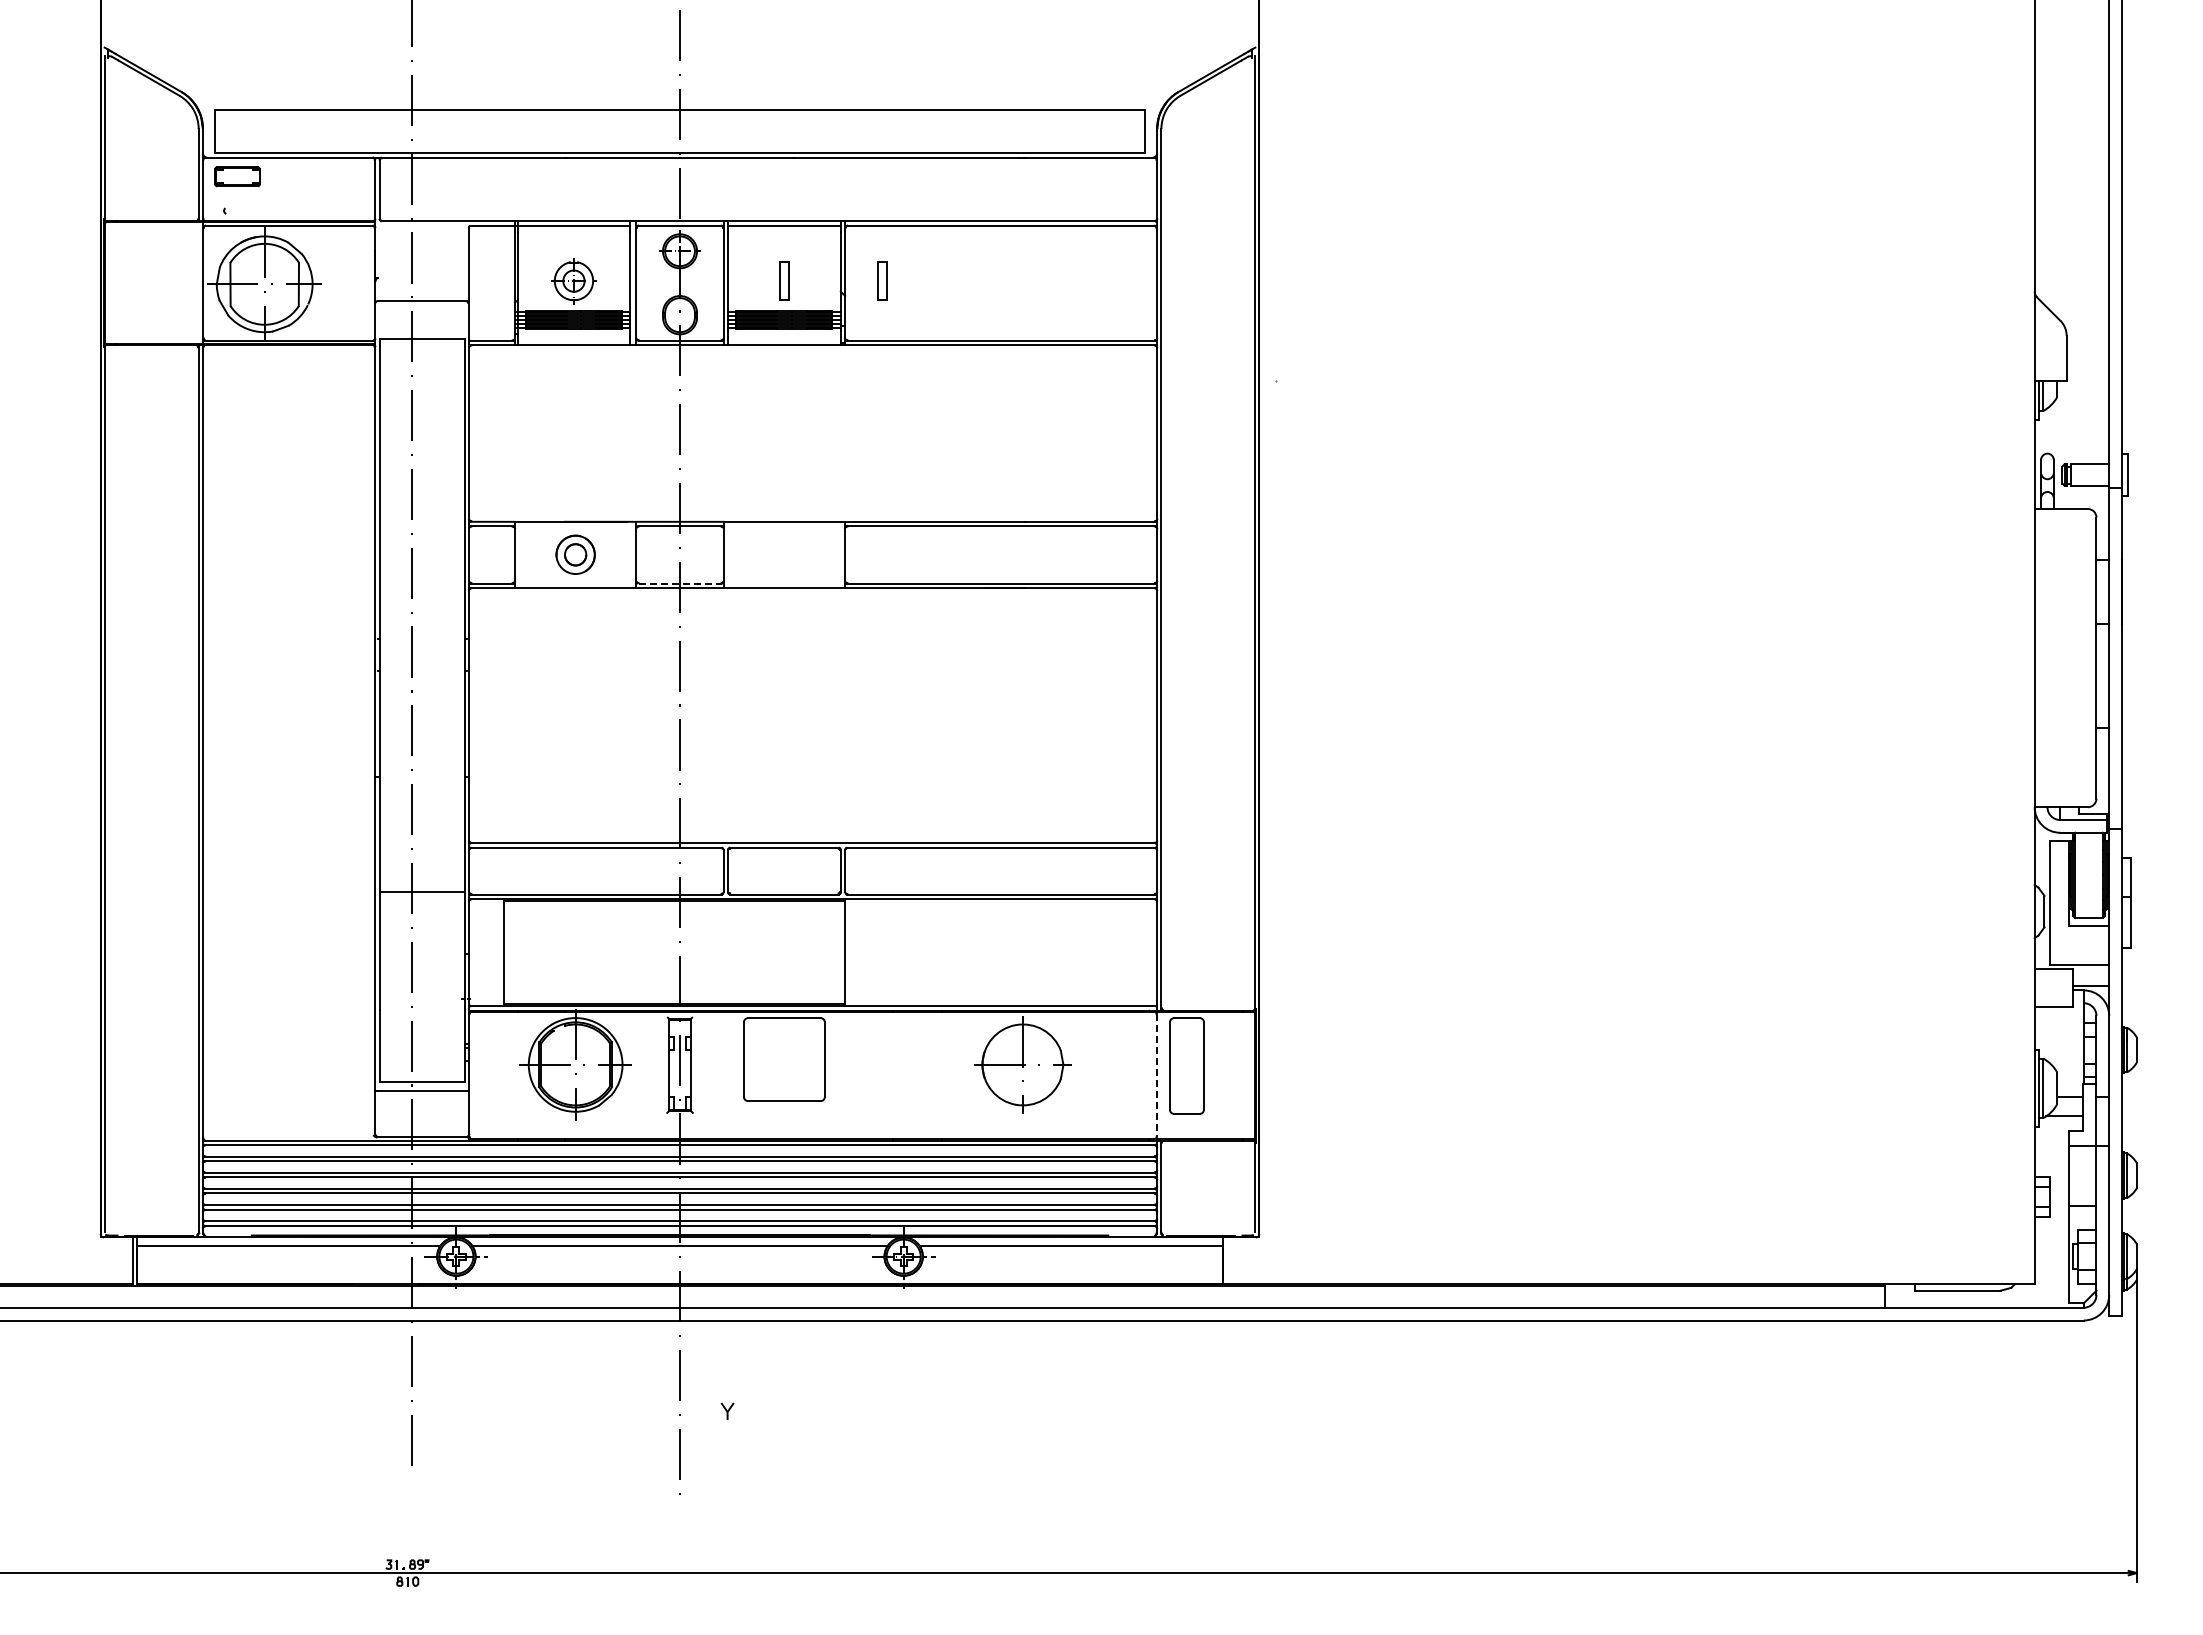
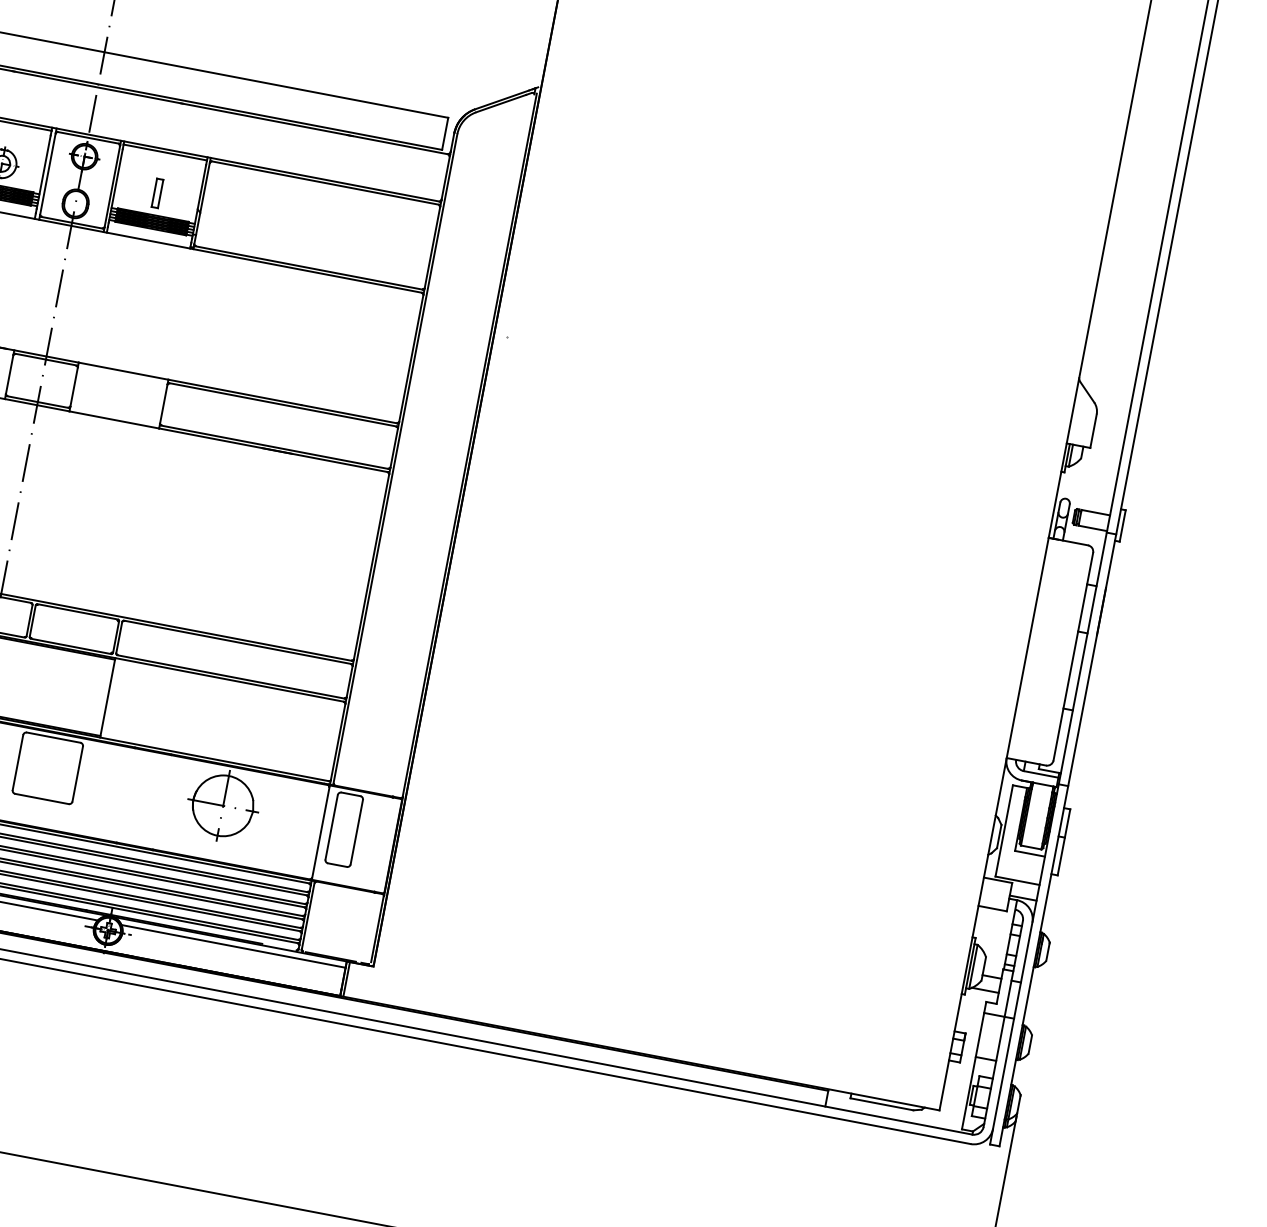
part: (882, 280) -> (230, 206), removed
line: (680, 583) -> (38, 402), dashed -> solid
line: (1157, 1075) -> (321, 832), dashed -> solid
line: (1227, 1260) -> (346, 979), added

